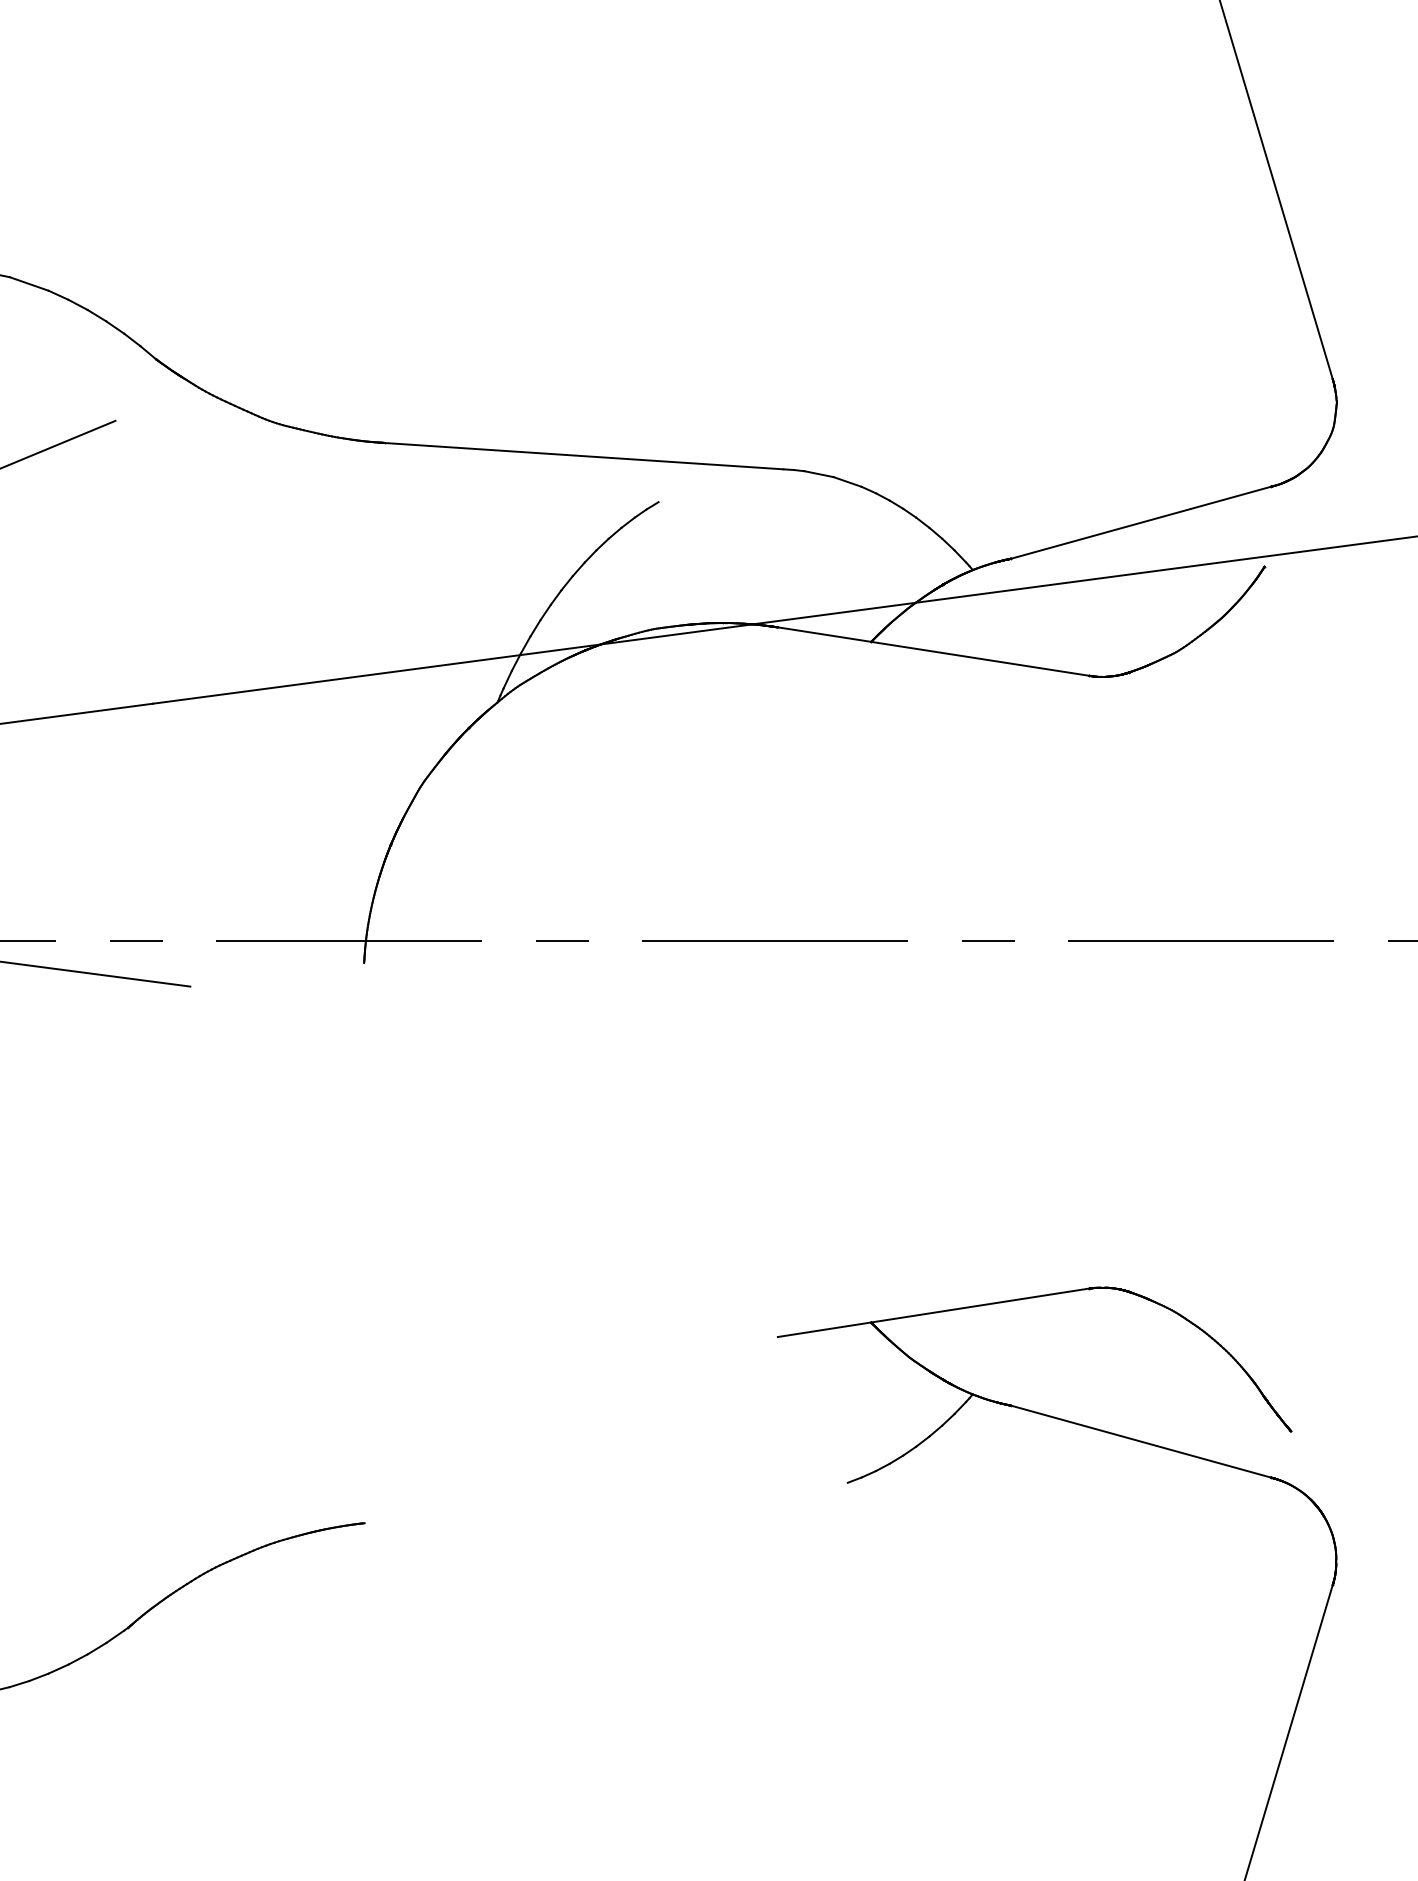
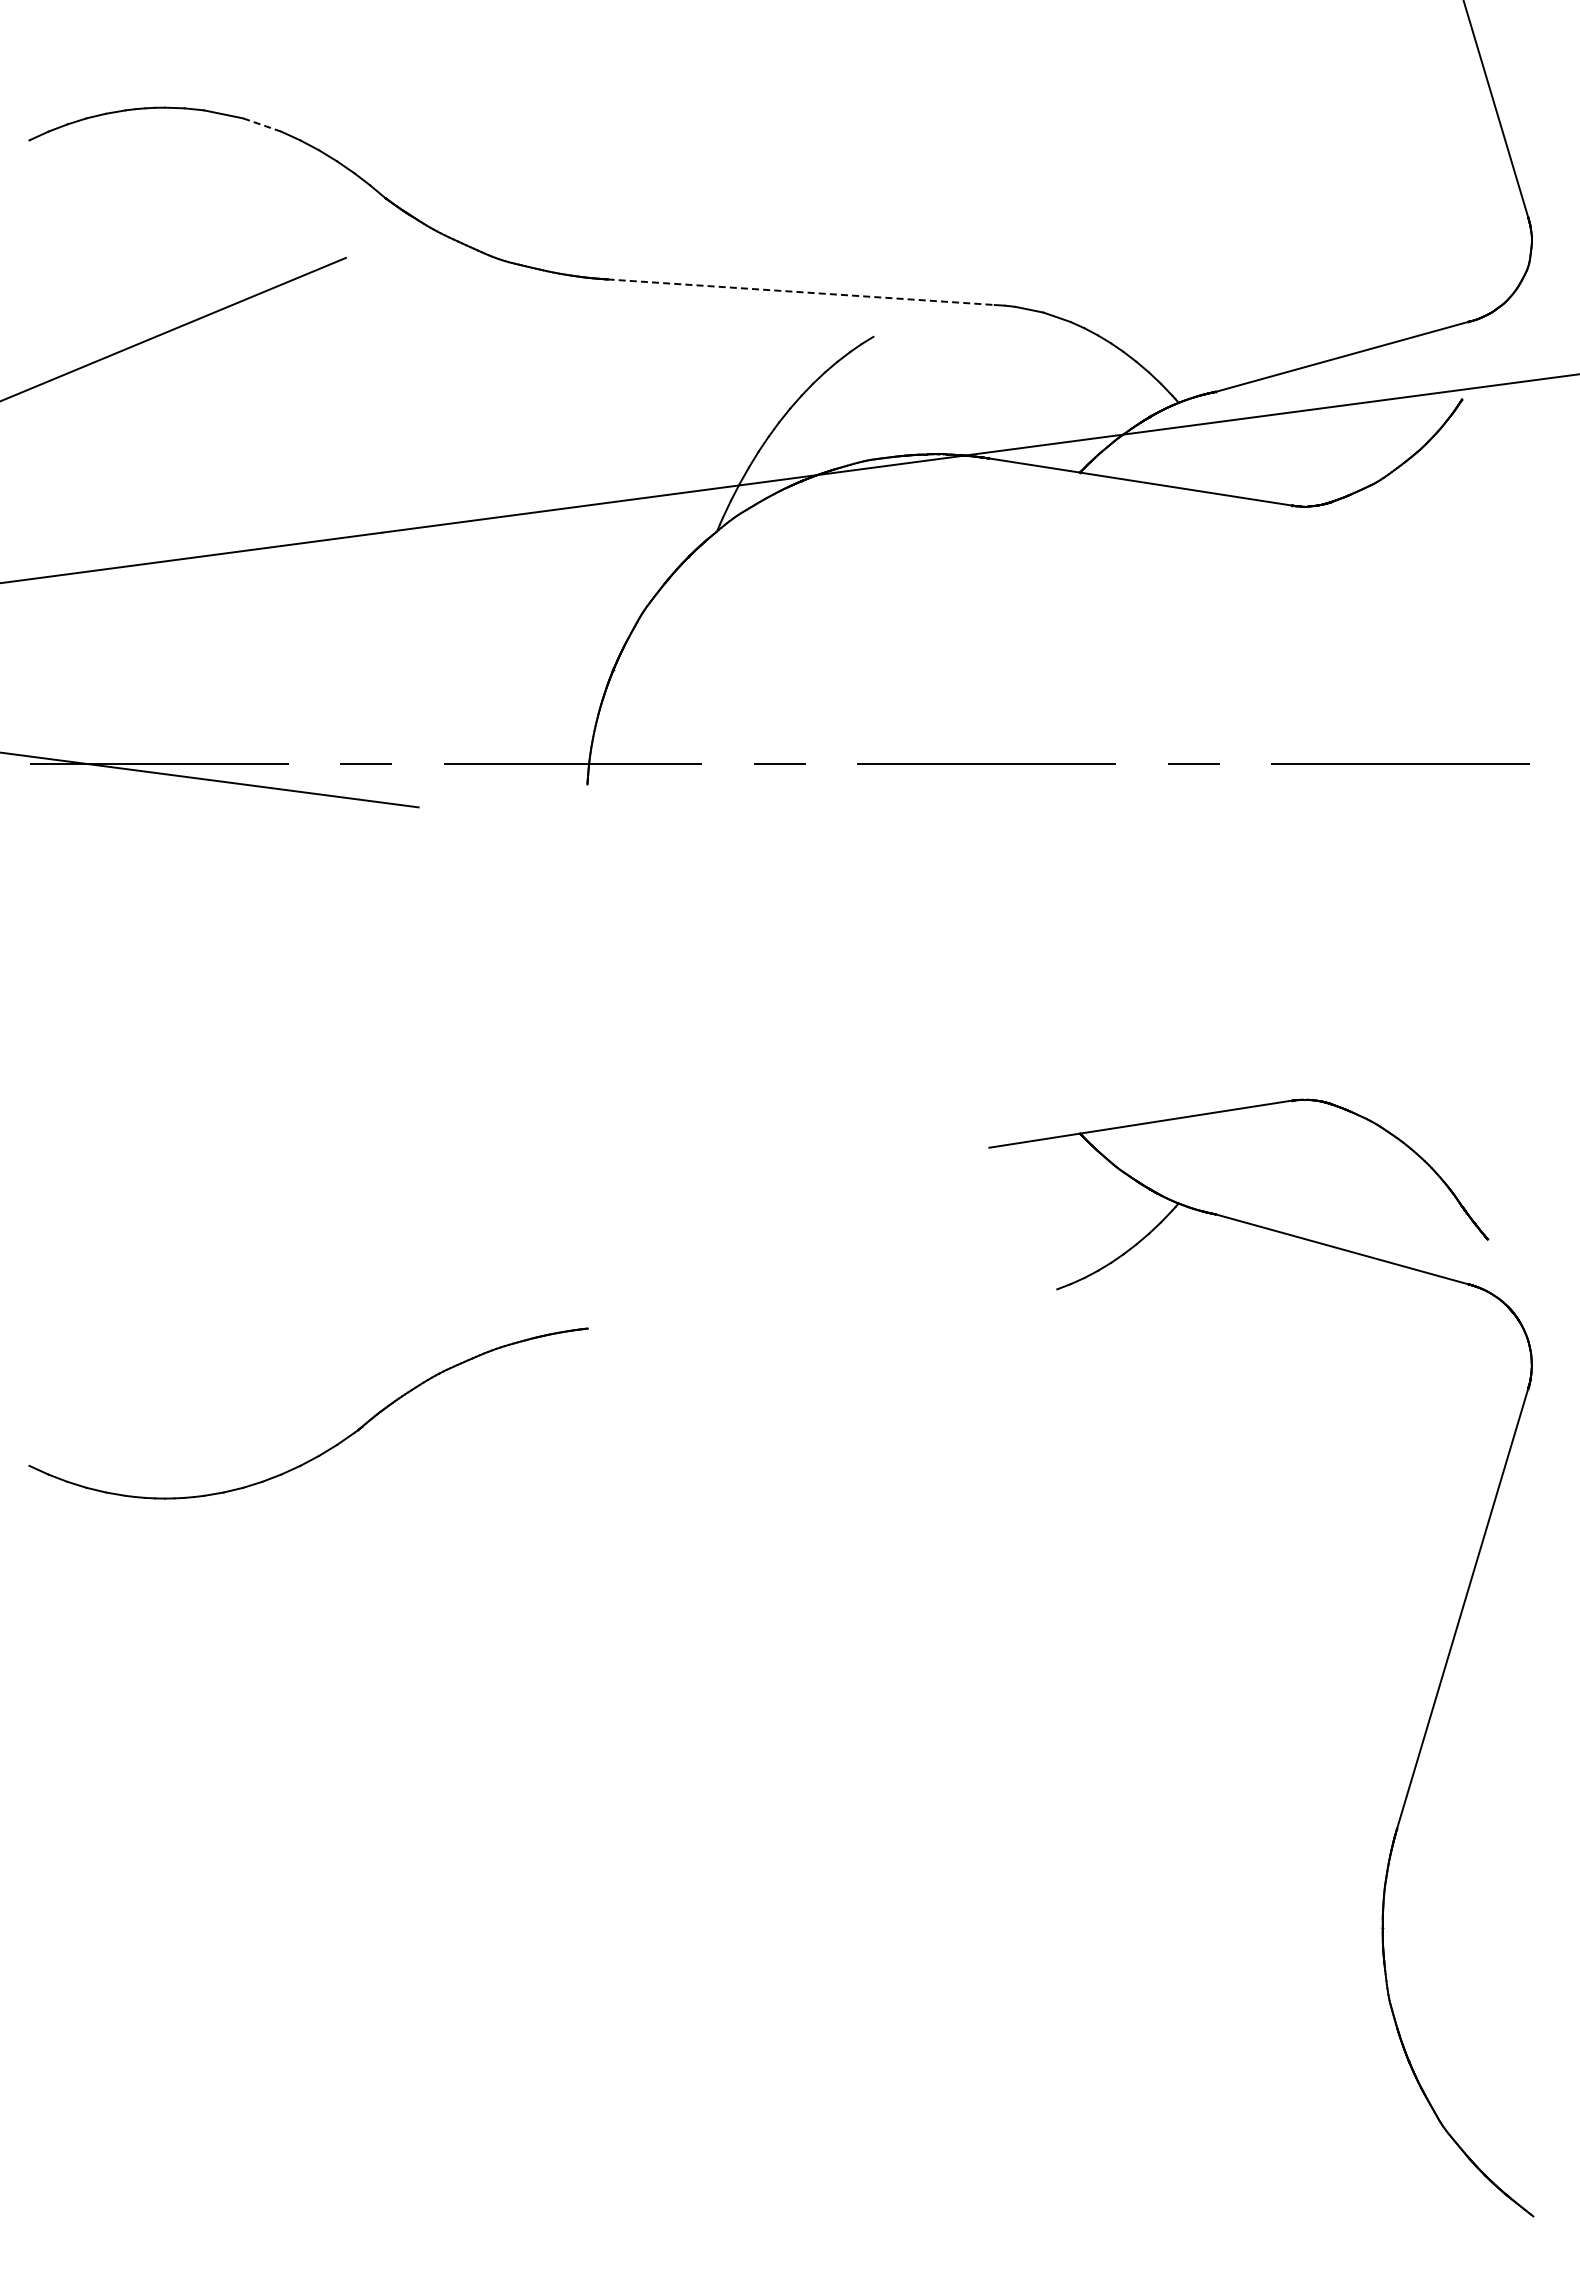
line: (29, 284) -> (262, 125), solid -> dashed
line: (584, 456) -> (801, 292), solid -> dashed

